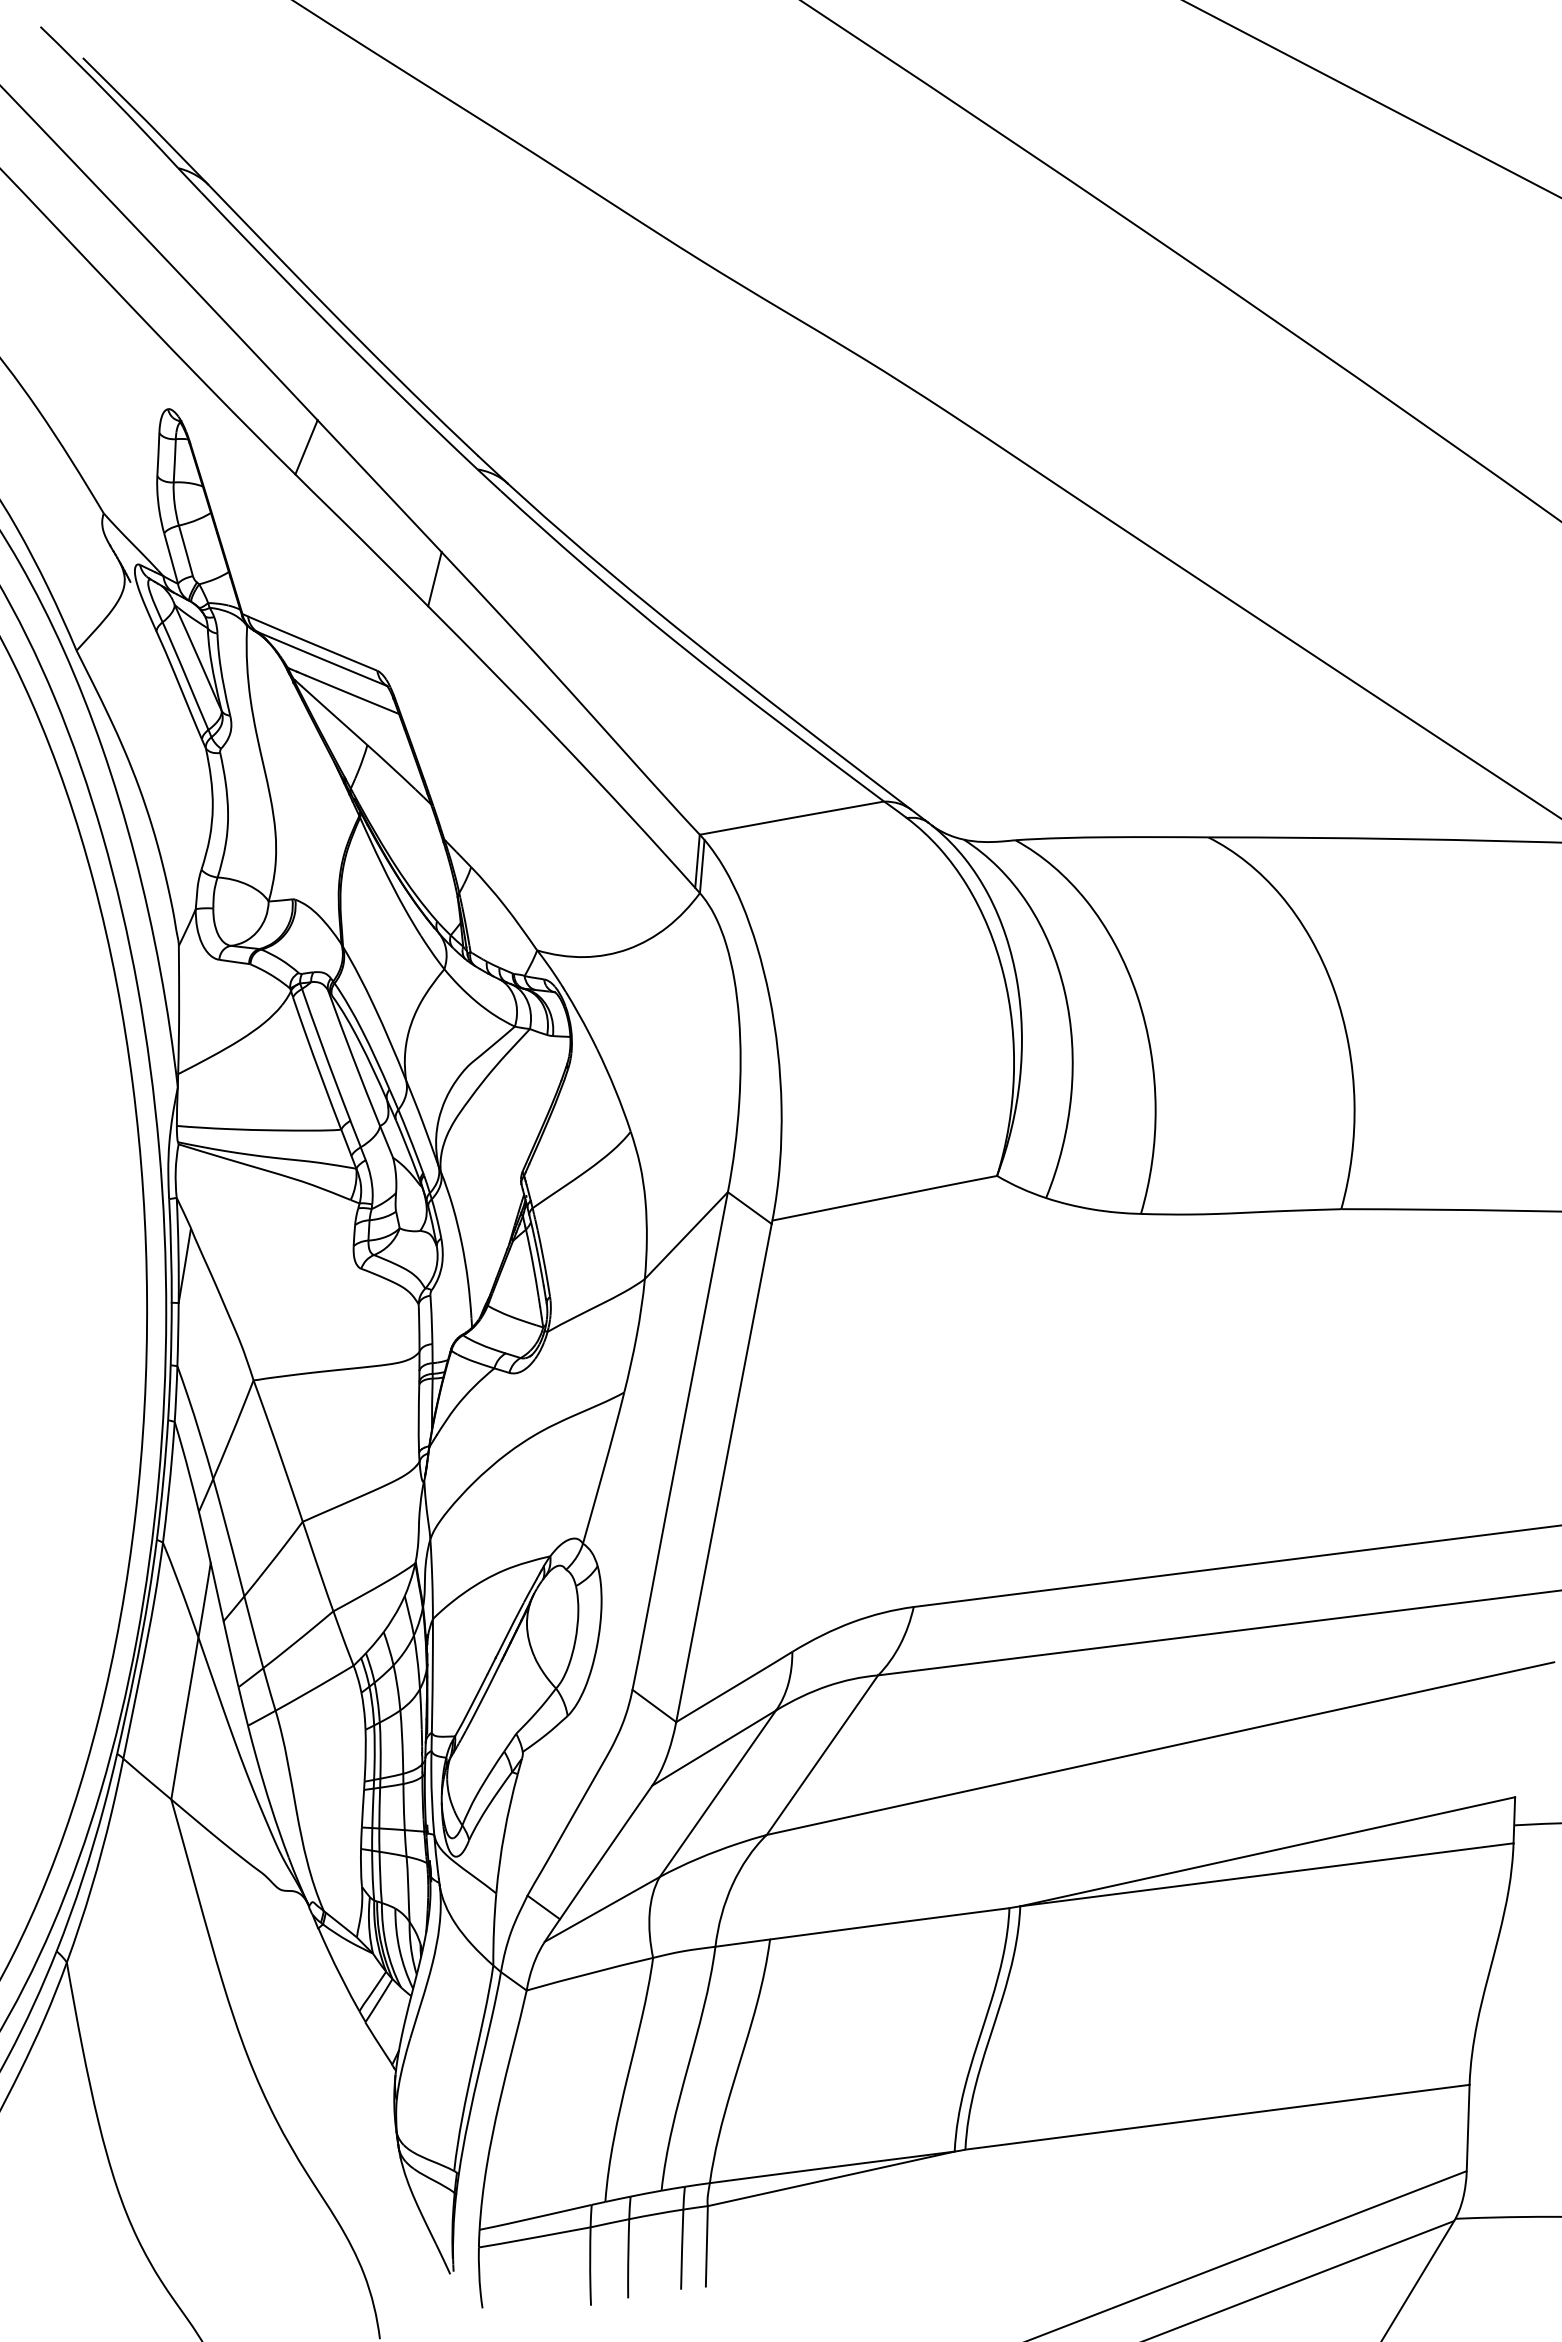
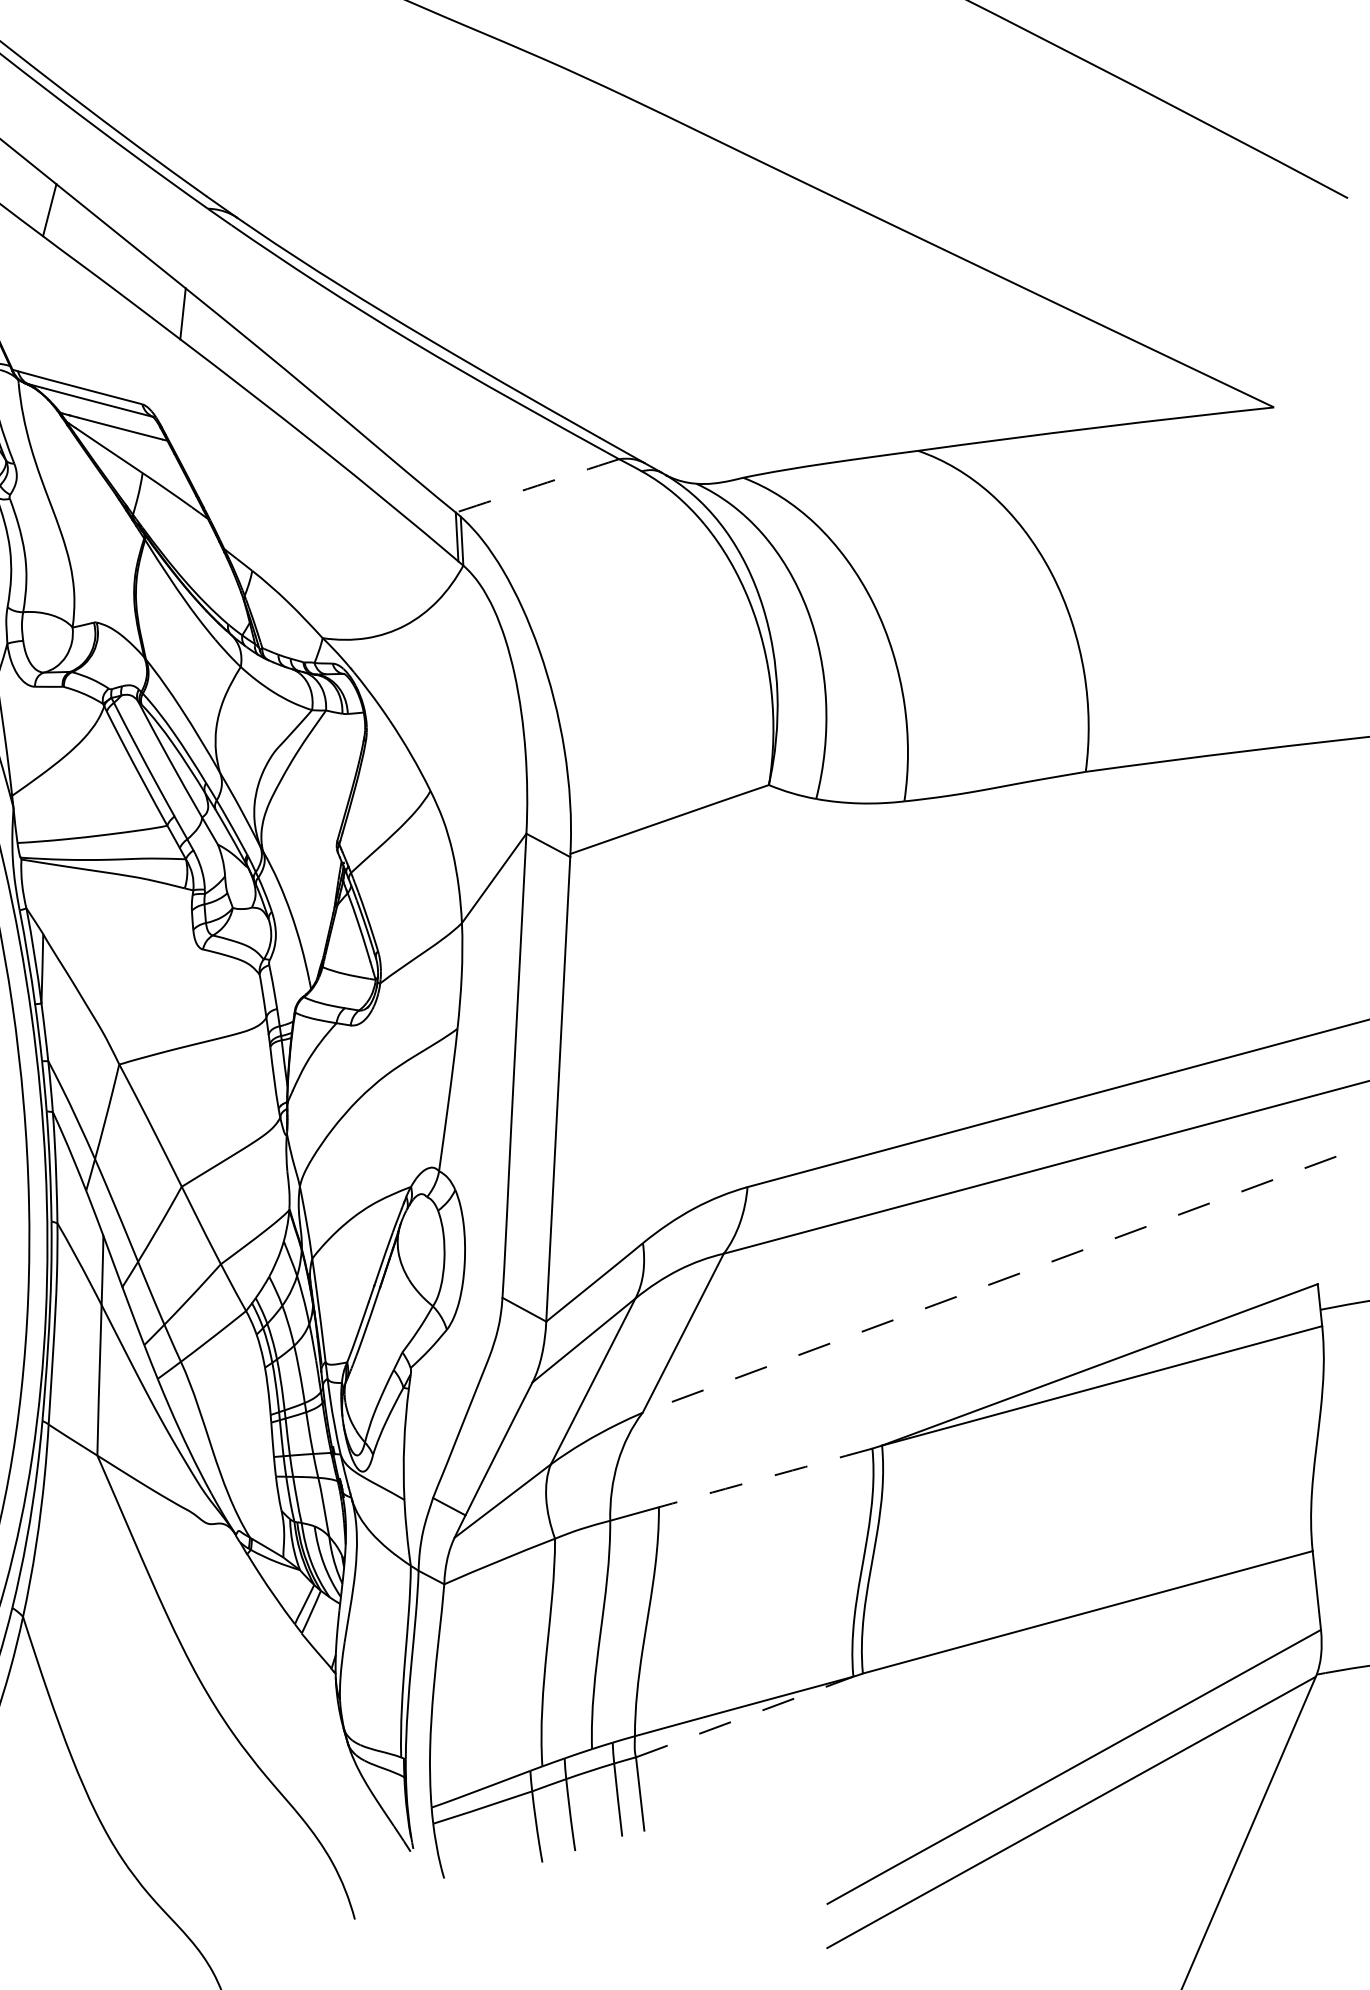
arc: (791, 818) -> (537, 486), solid -> dashed
line: (1160, 1748) -> (989, 1284), solid -> dashed
arc: (889, 1923) -> (765, 1477), solid -> dashed
line: (831, 2178) -> (744, 1716), solid -> dashed

